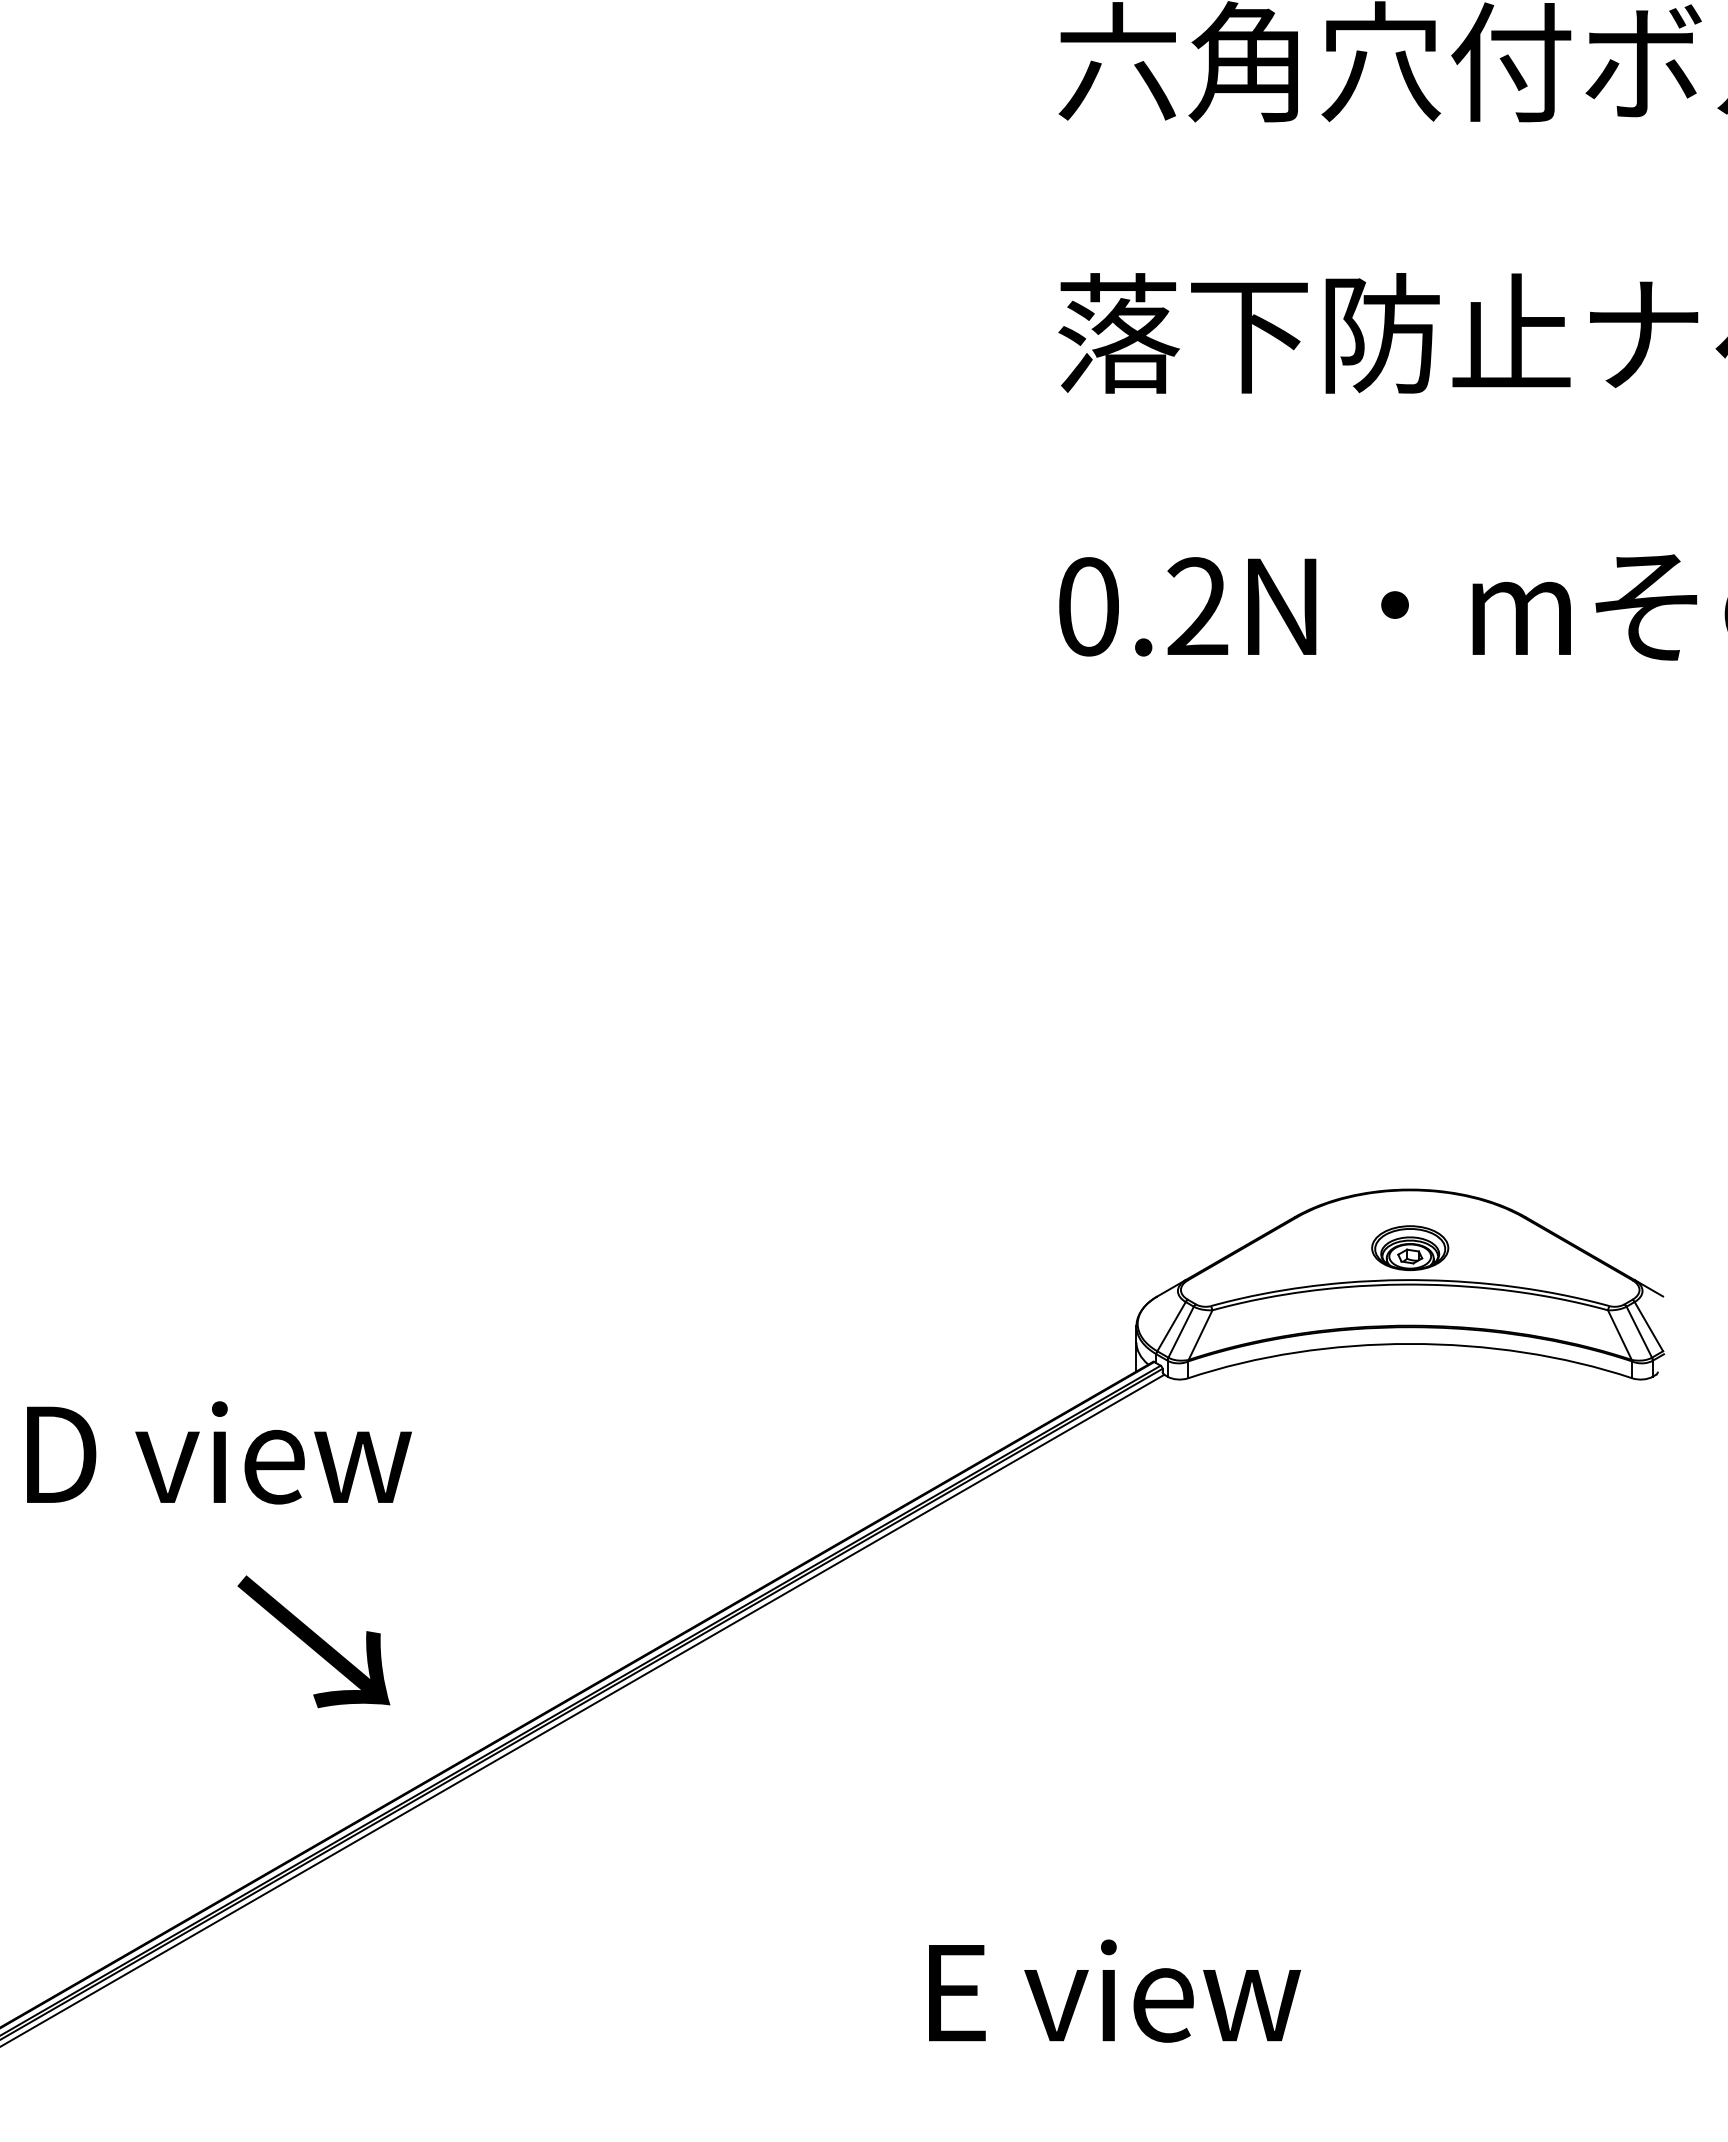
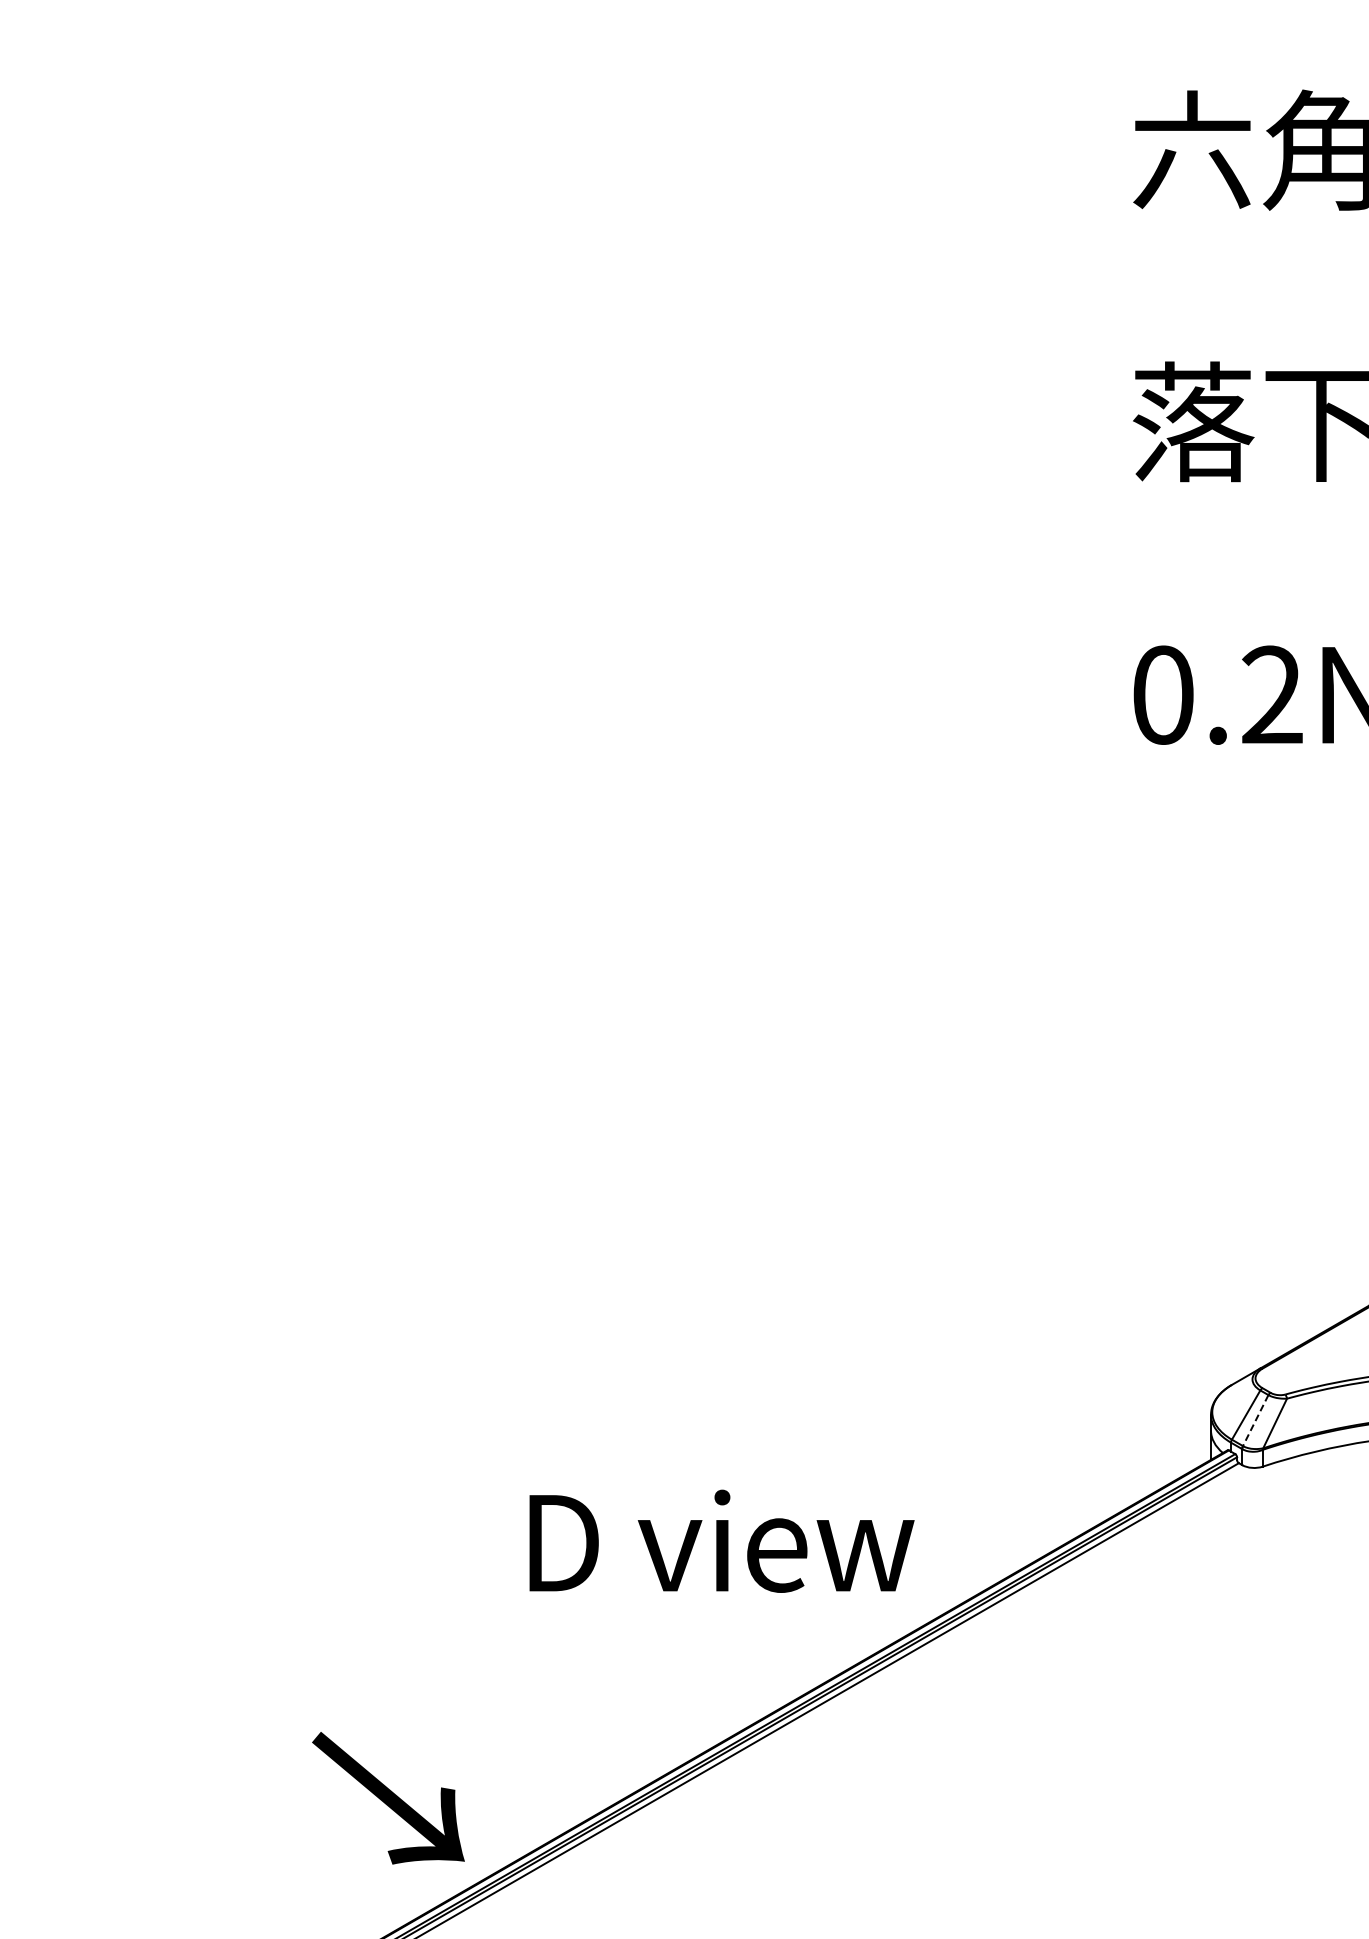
line: (1180, 1332) -> (1255, 1420), solid -> dashed
text: (219, 1452) -> (722, 1540), moved
text: (313, 1641) -> (388, 1797), moved

